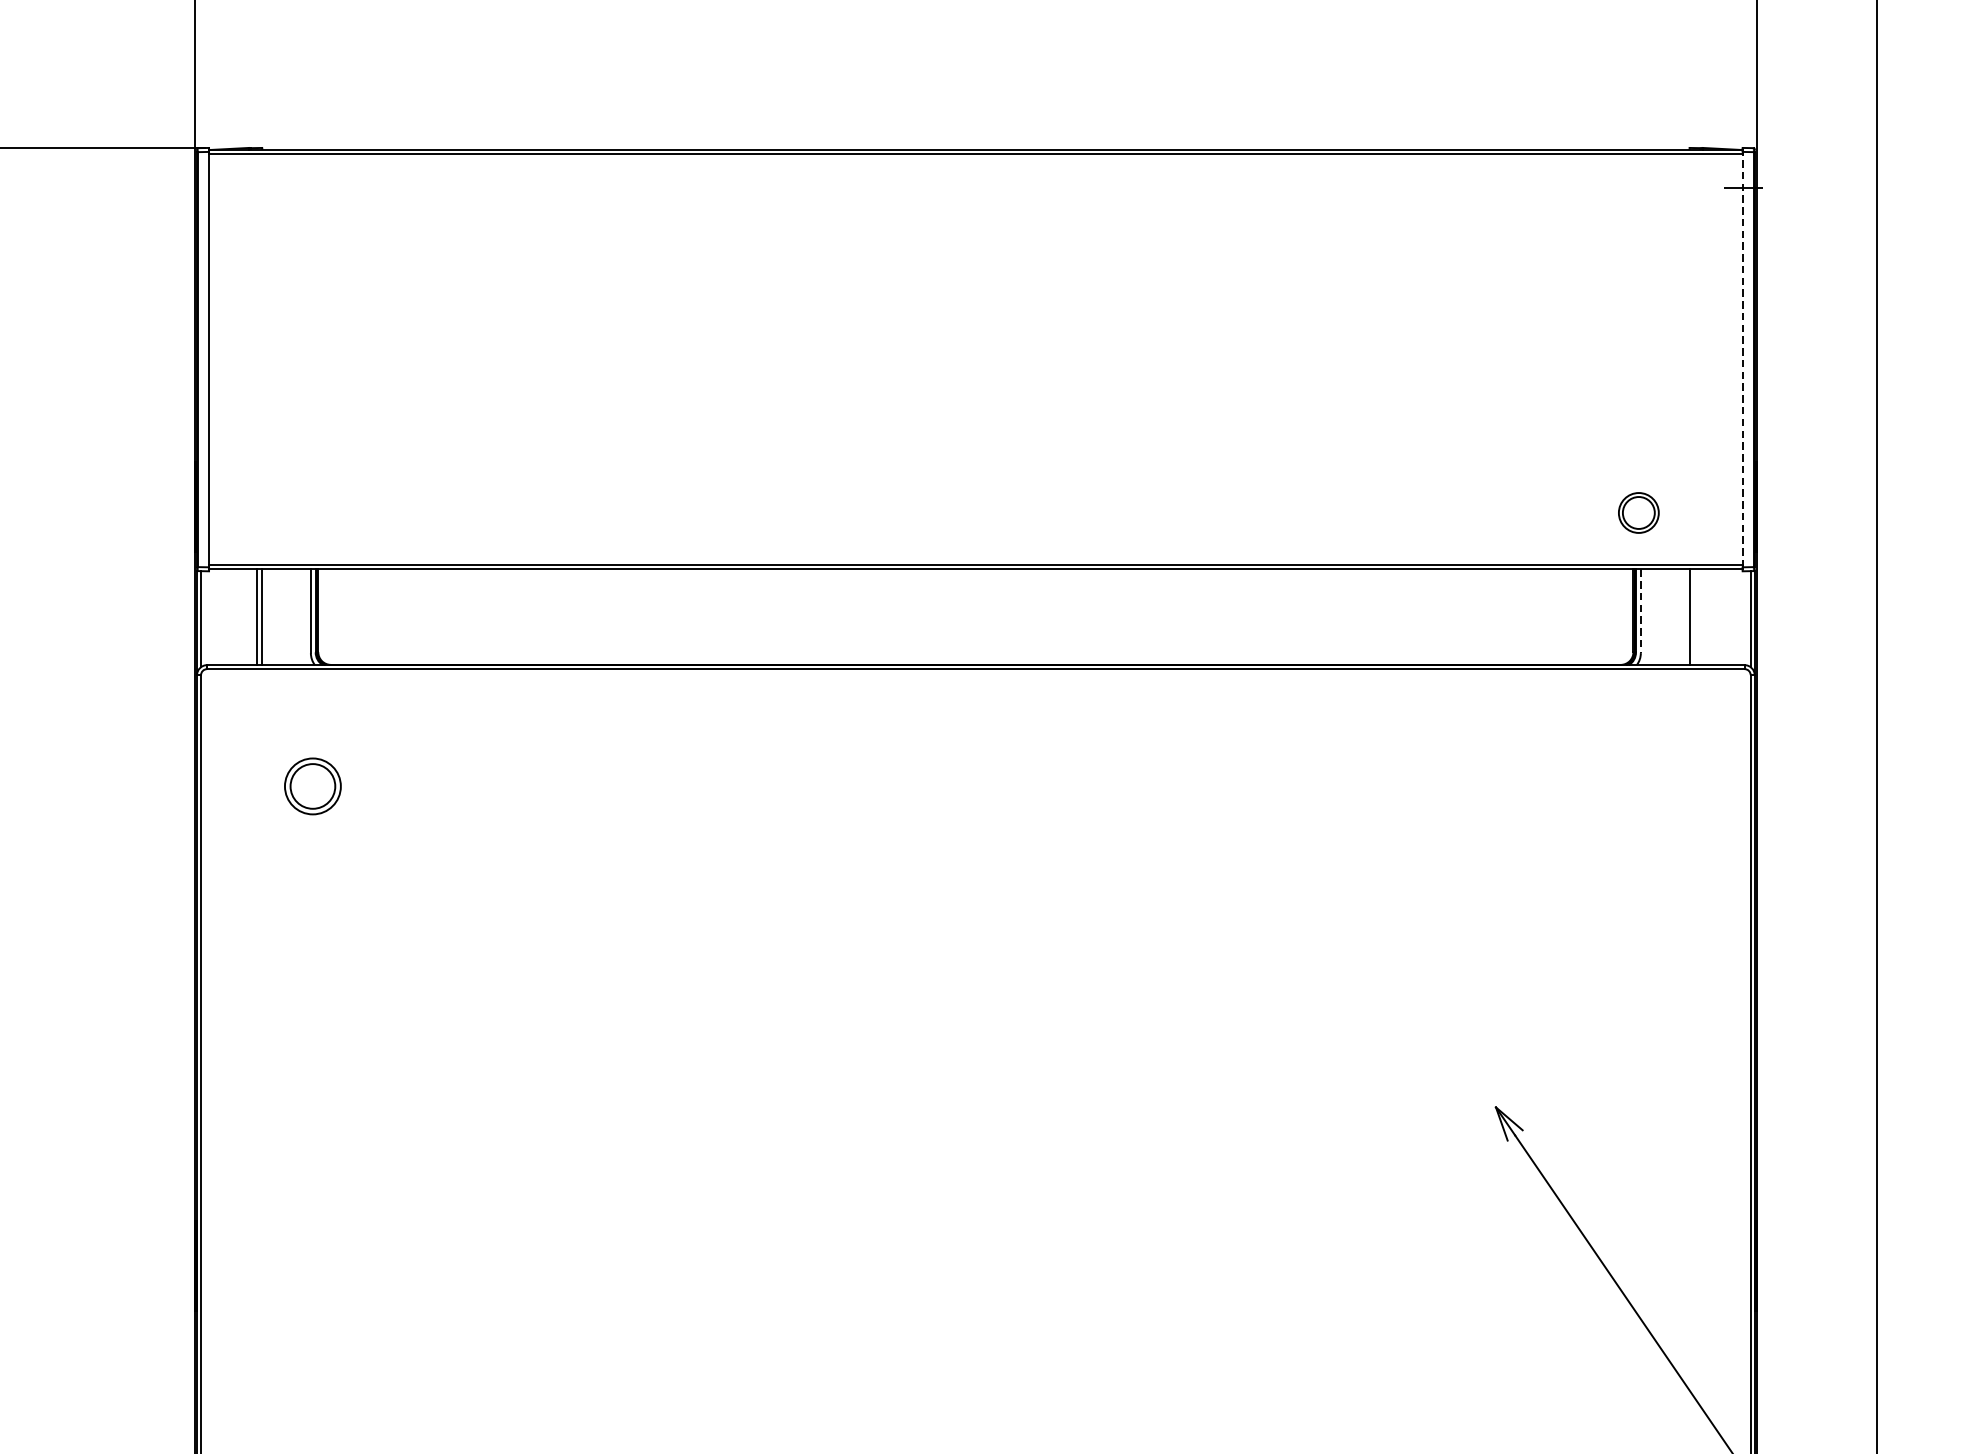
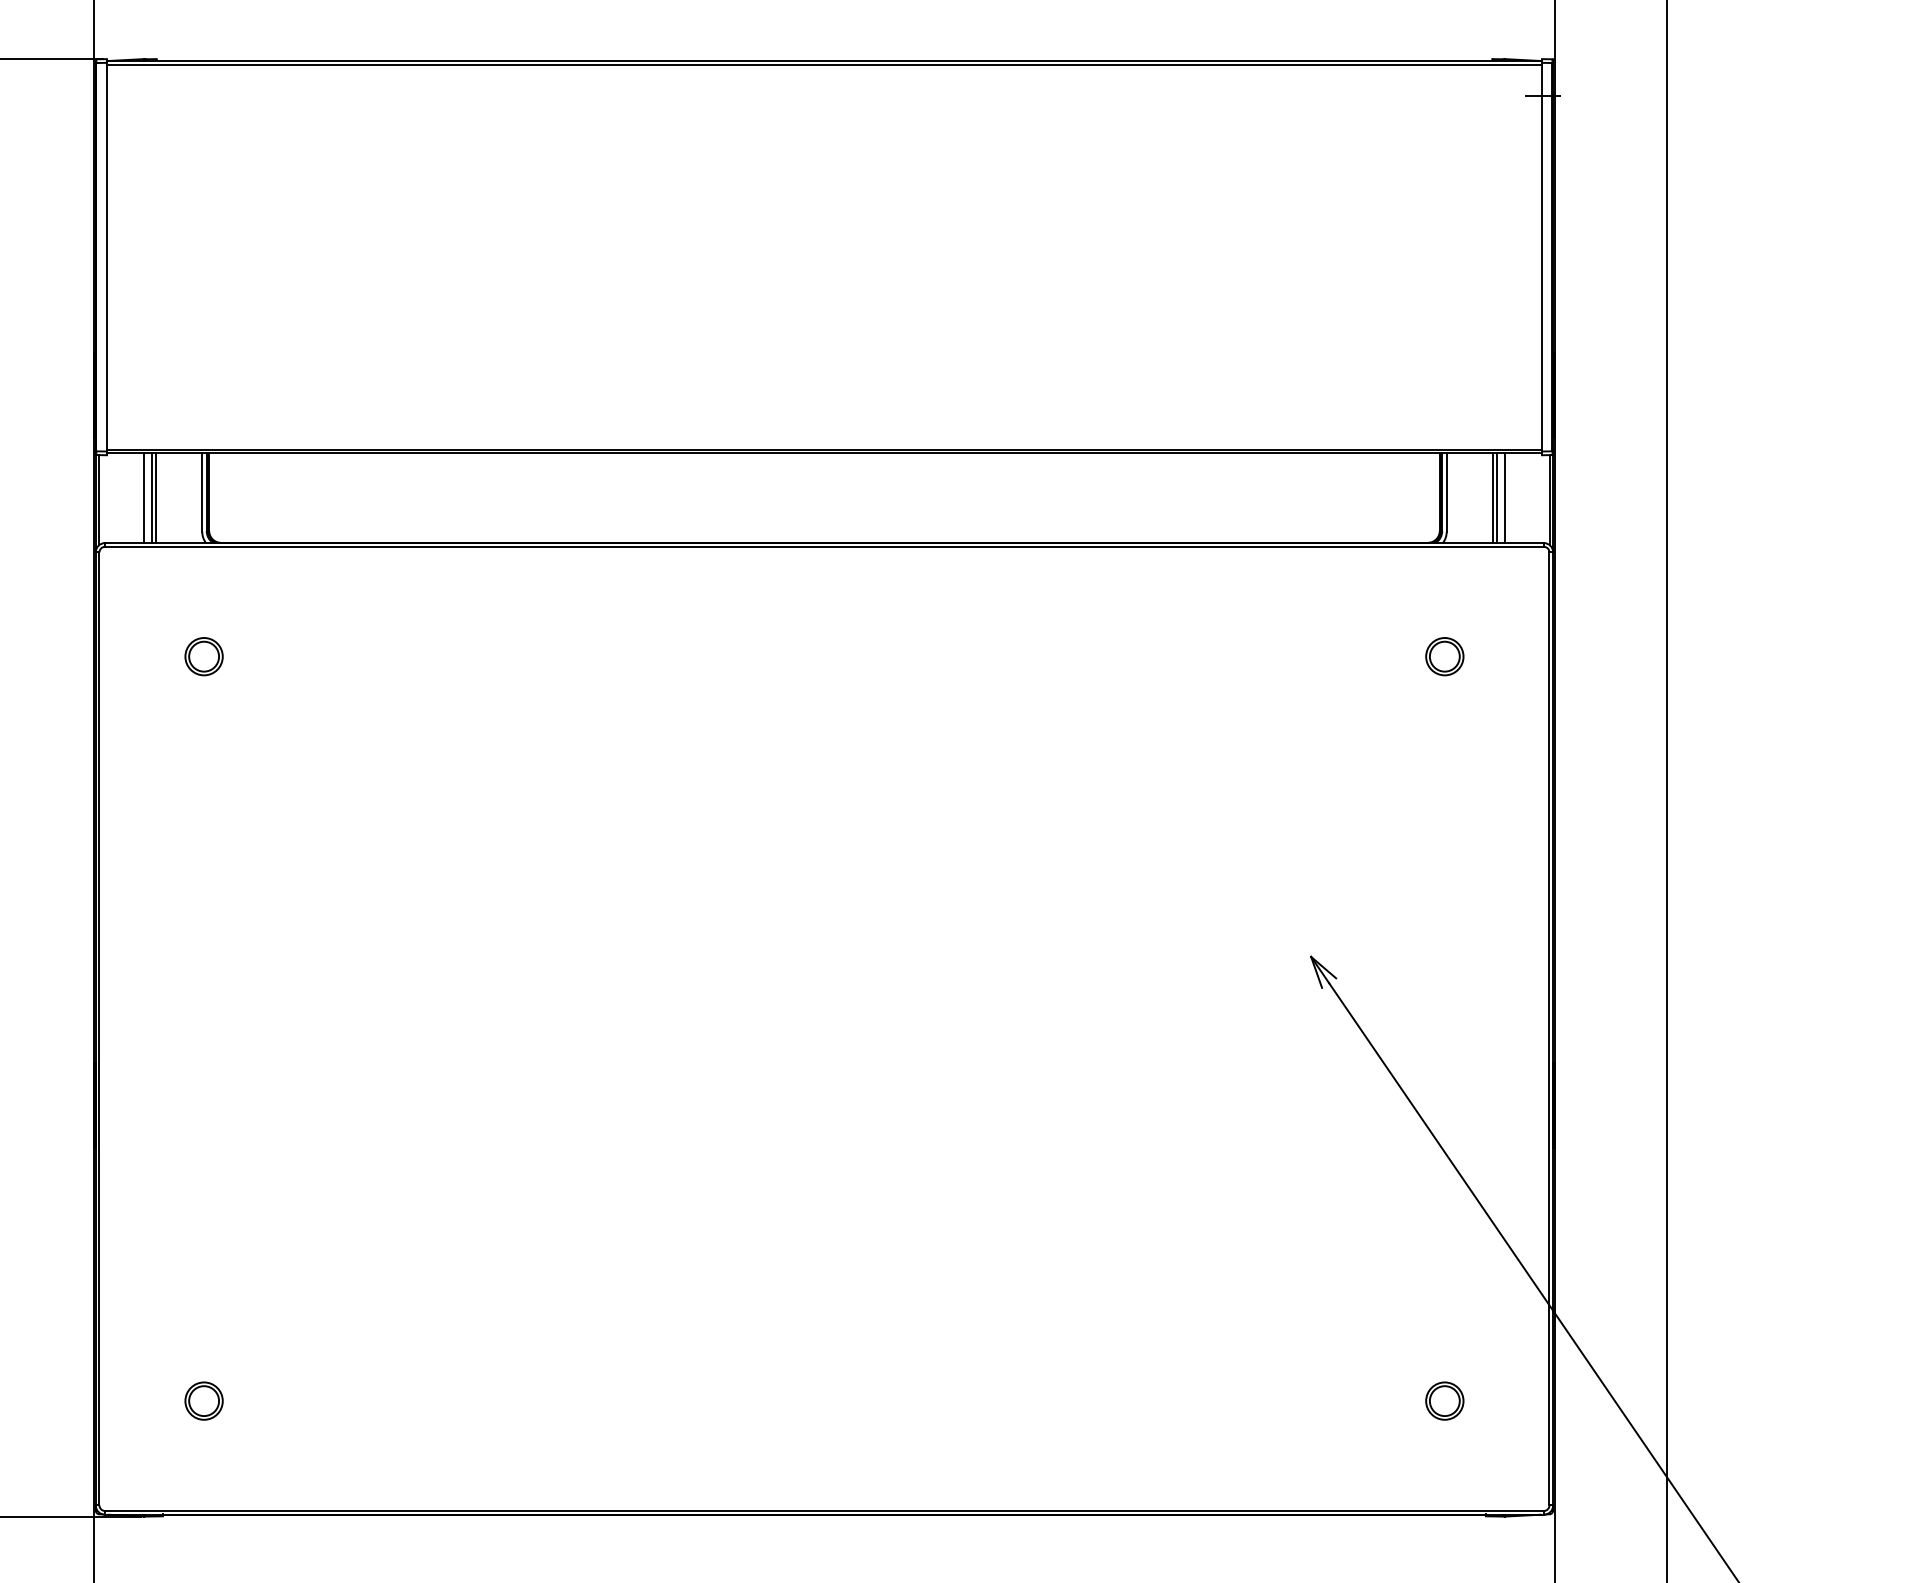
line: (1743, 358) -> (1542, 256), dashed -> solid
part: (1638, 512) -> (1444, 656), moved
line: (1640, 612) -> (1446, 493), dashed -> solid
line: (249, 617) -> (144, 498), added
line: (1695, 617) -> (1497, 498), added
line: (1702, 617) -> (1504, 498), added
part: (312, 786) -> (203, 656), size x0.71

